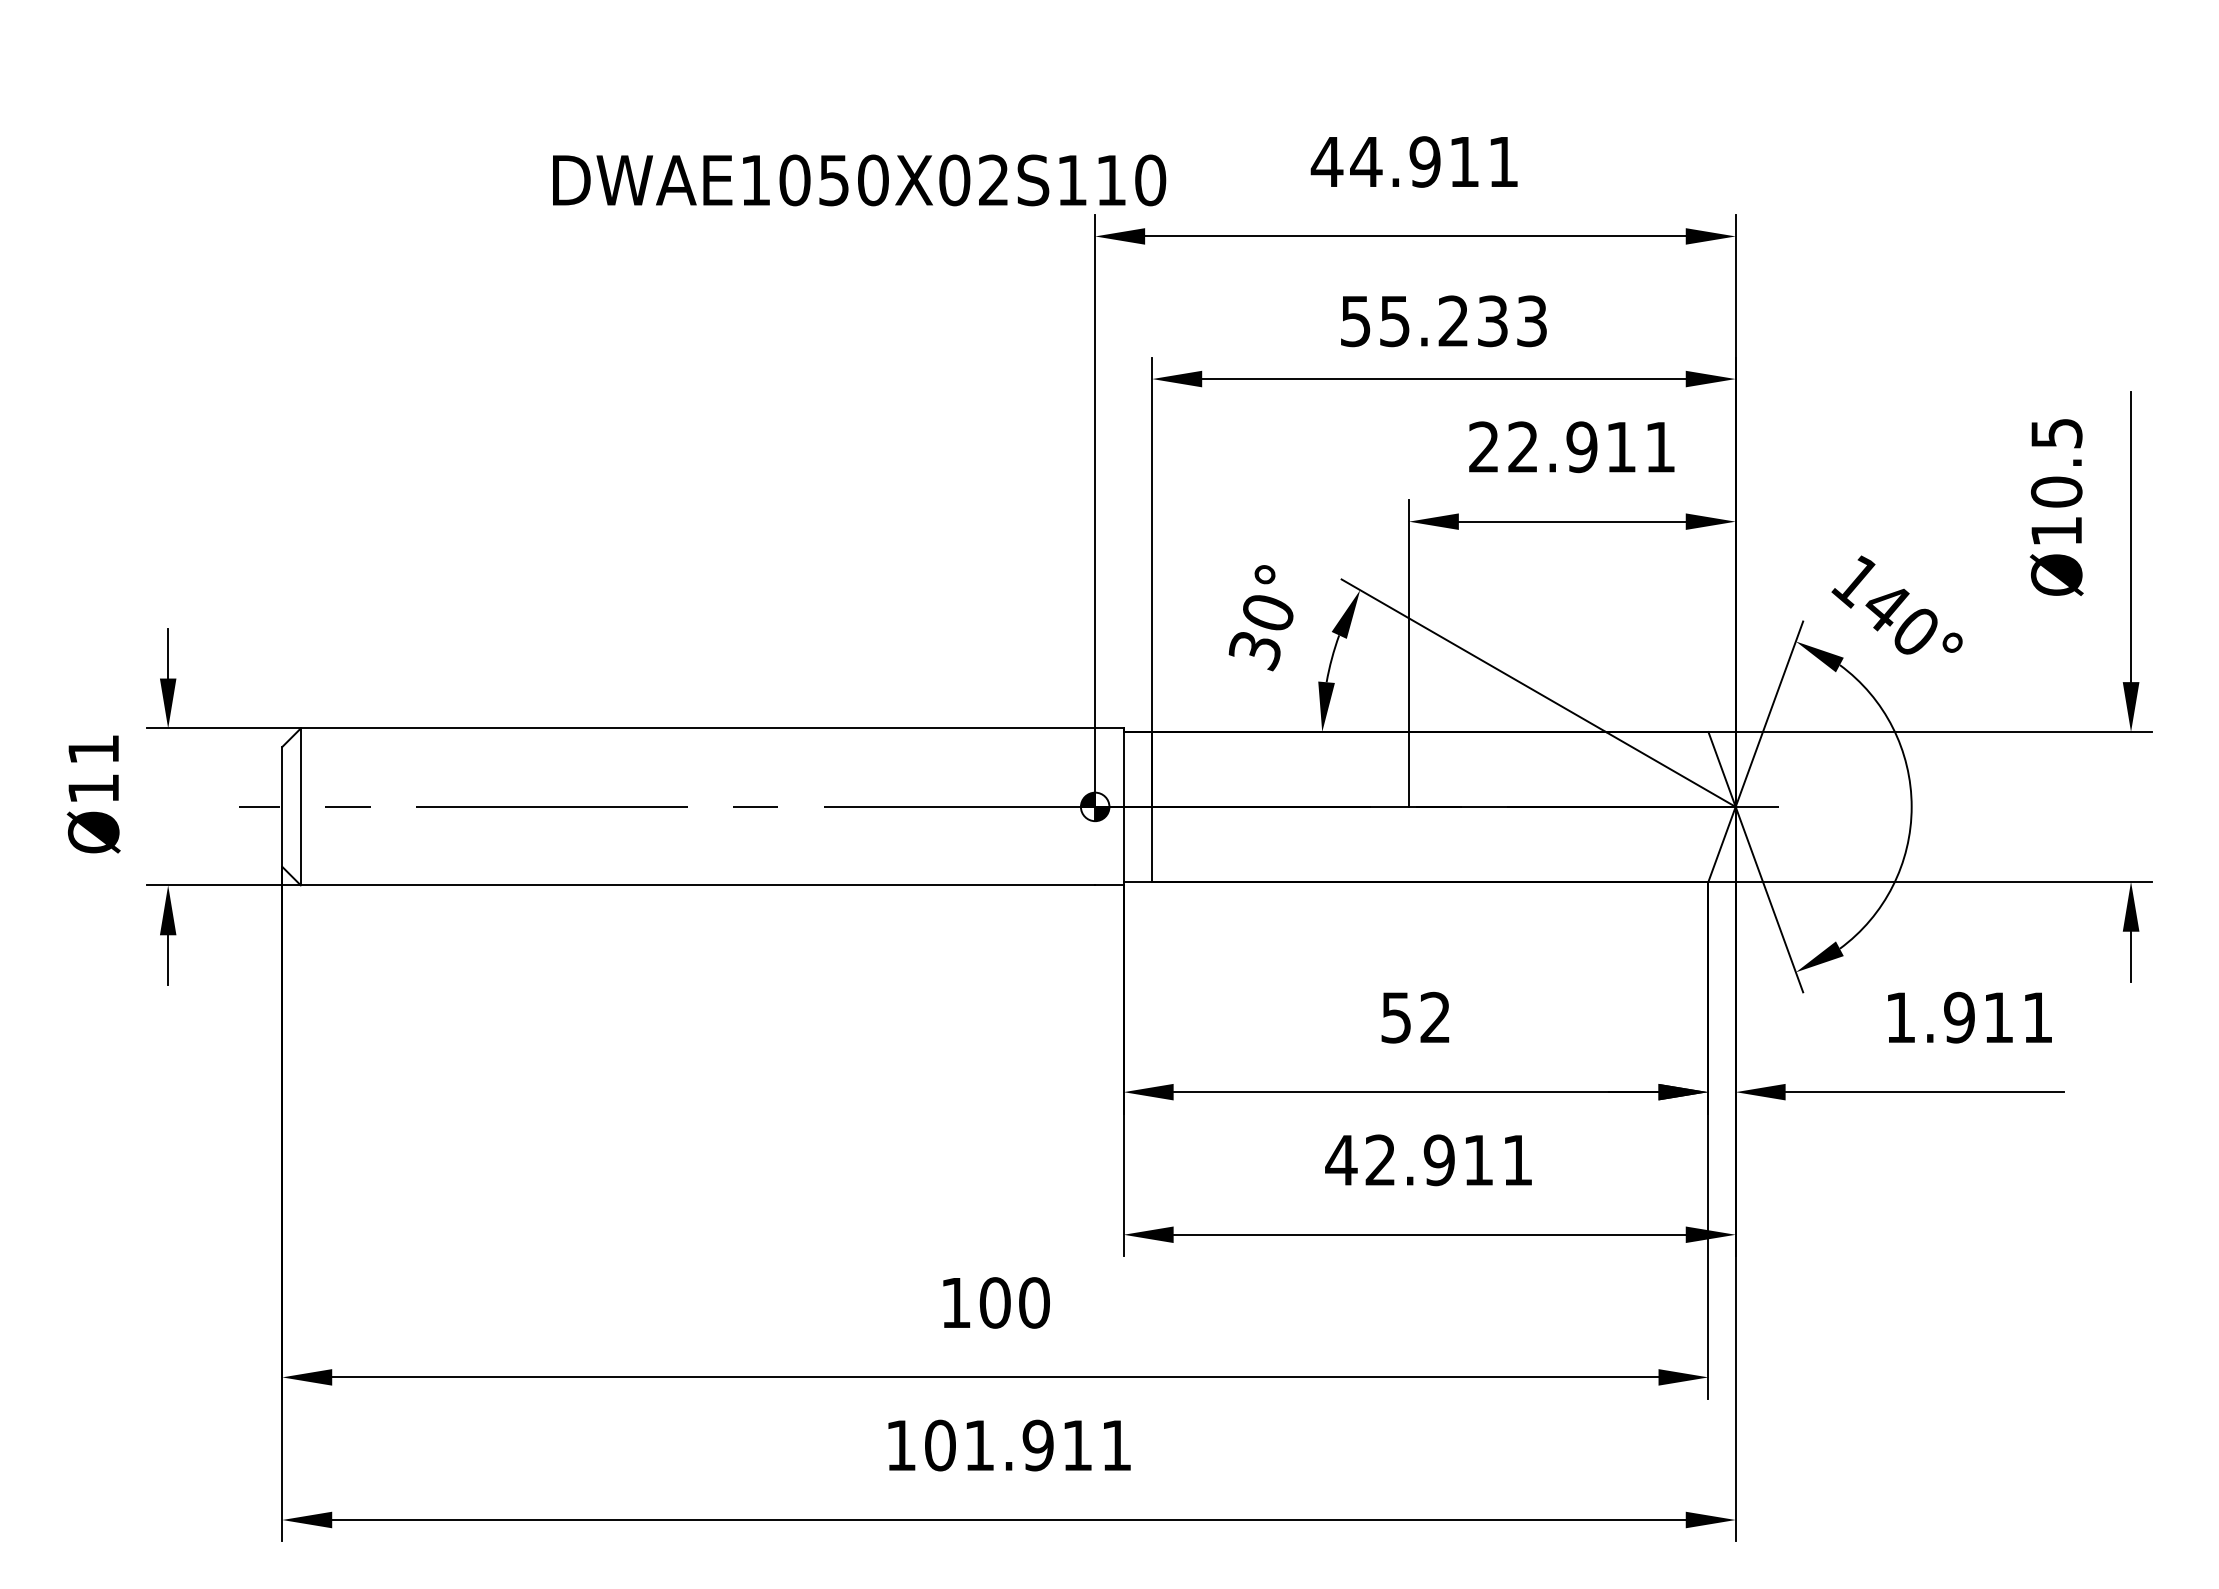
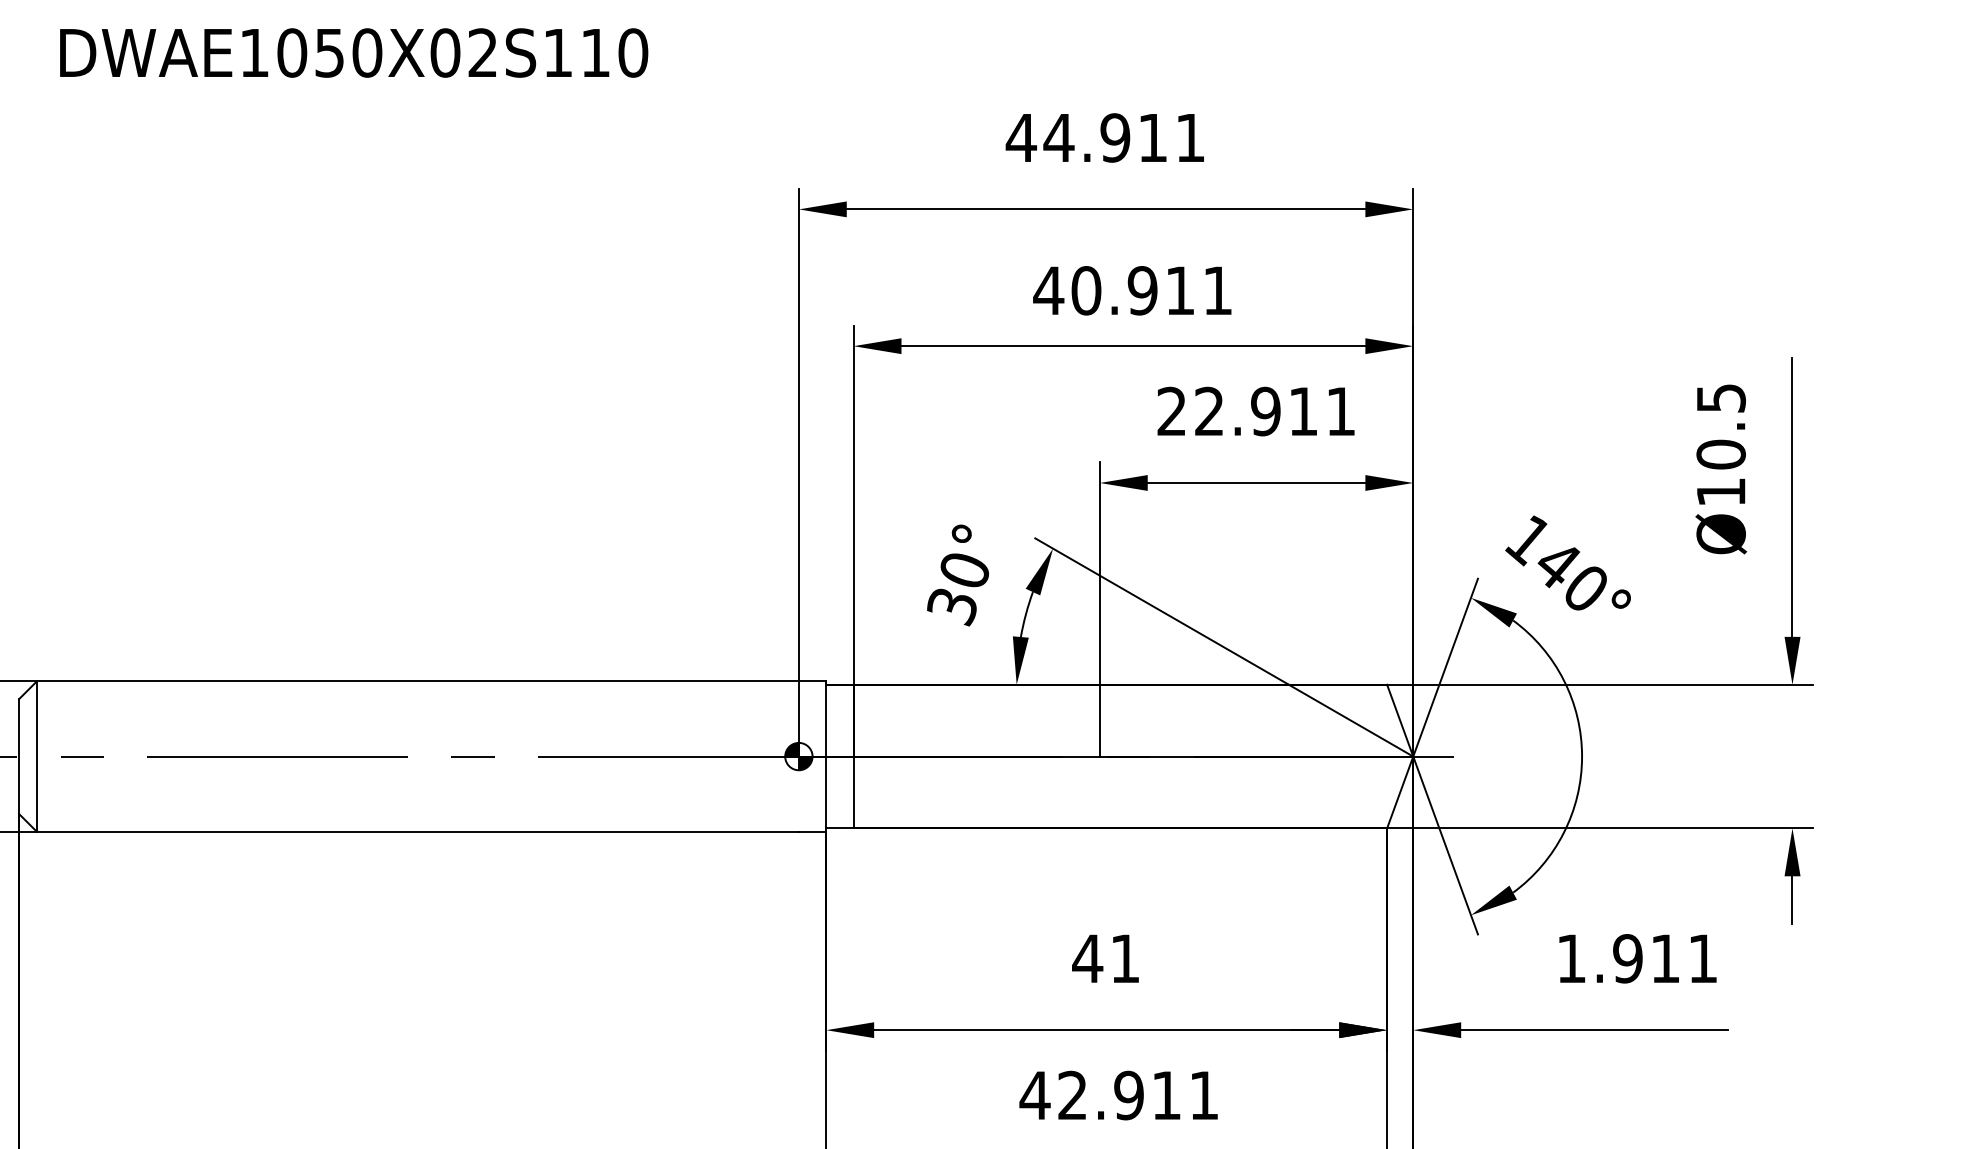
text: (859, 180) -> (354, 53), moved
text: (1442, 321) -> (1132, 290), 55.233 -> 40.911
text: (1414, 1017) -> (1105, 958), 52 -> 41

